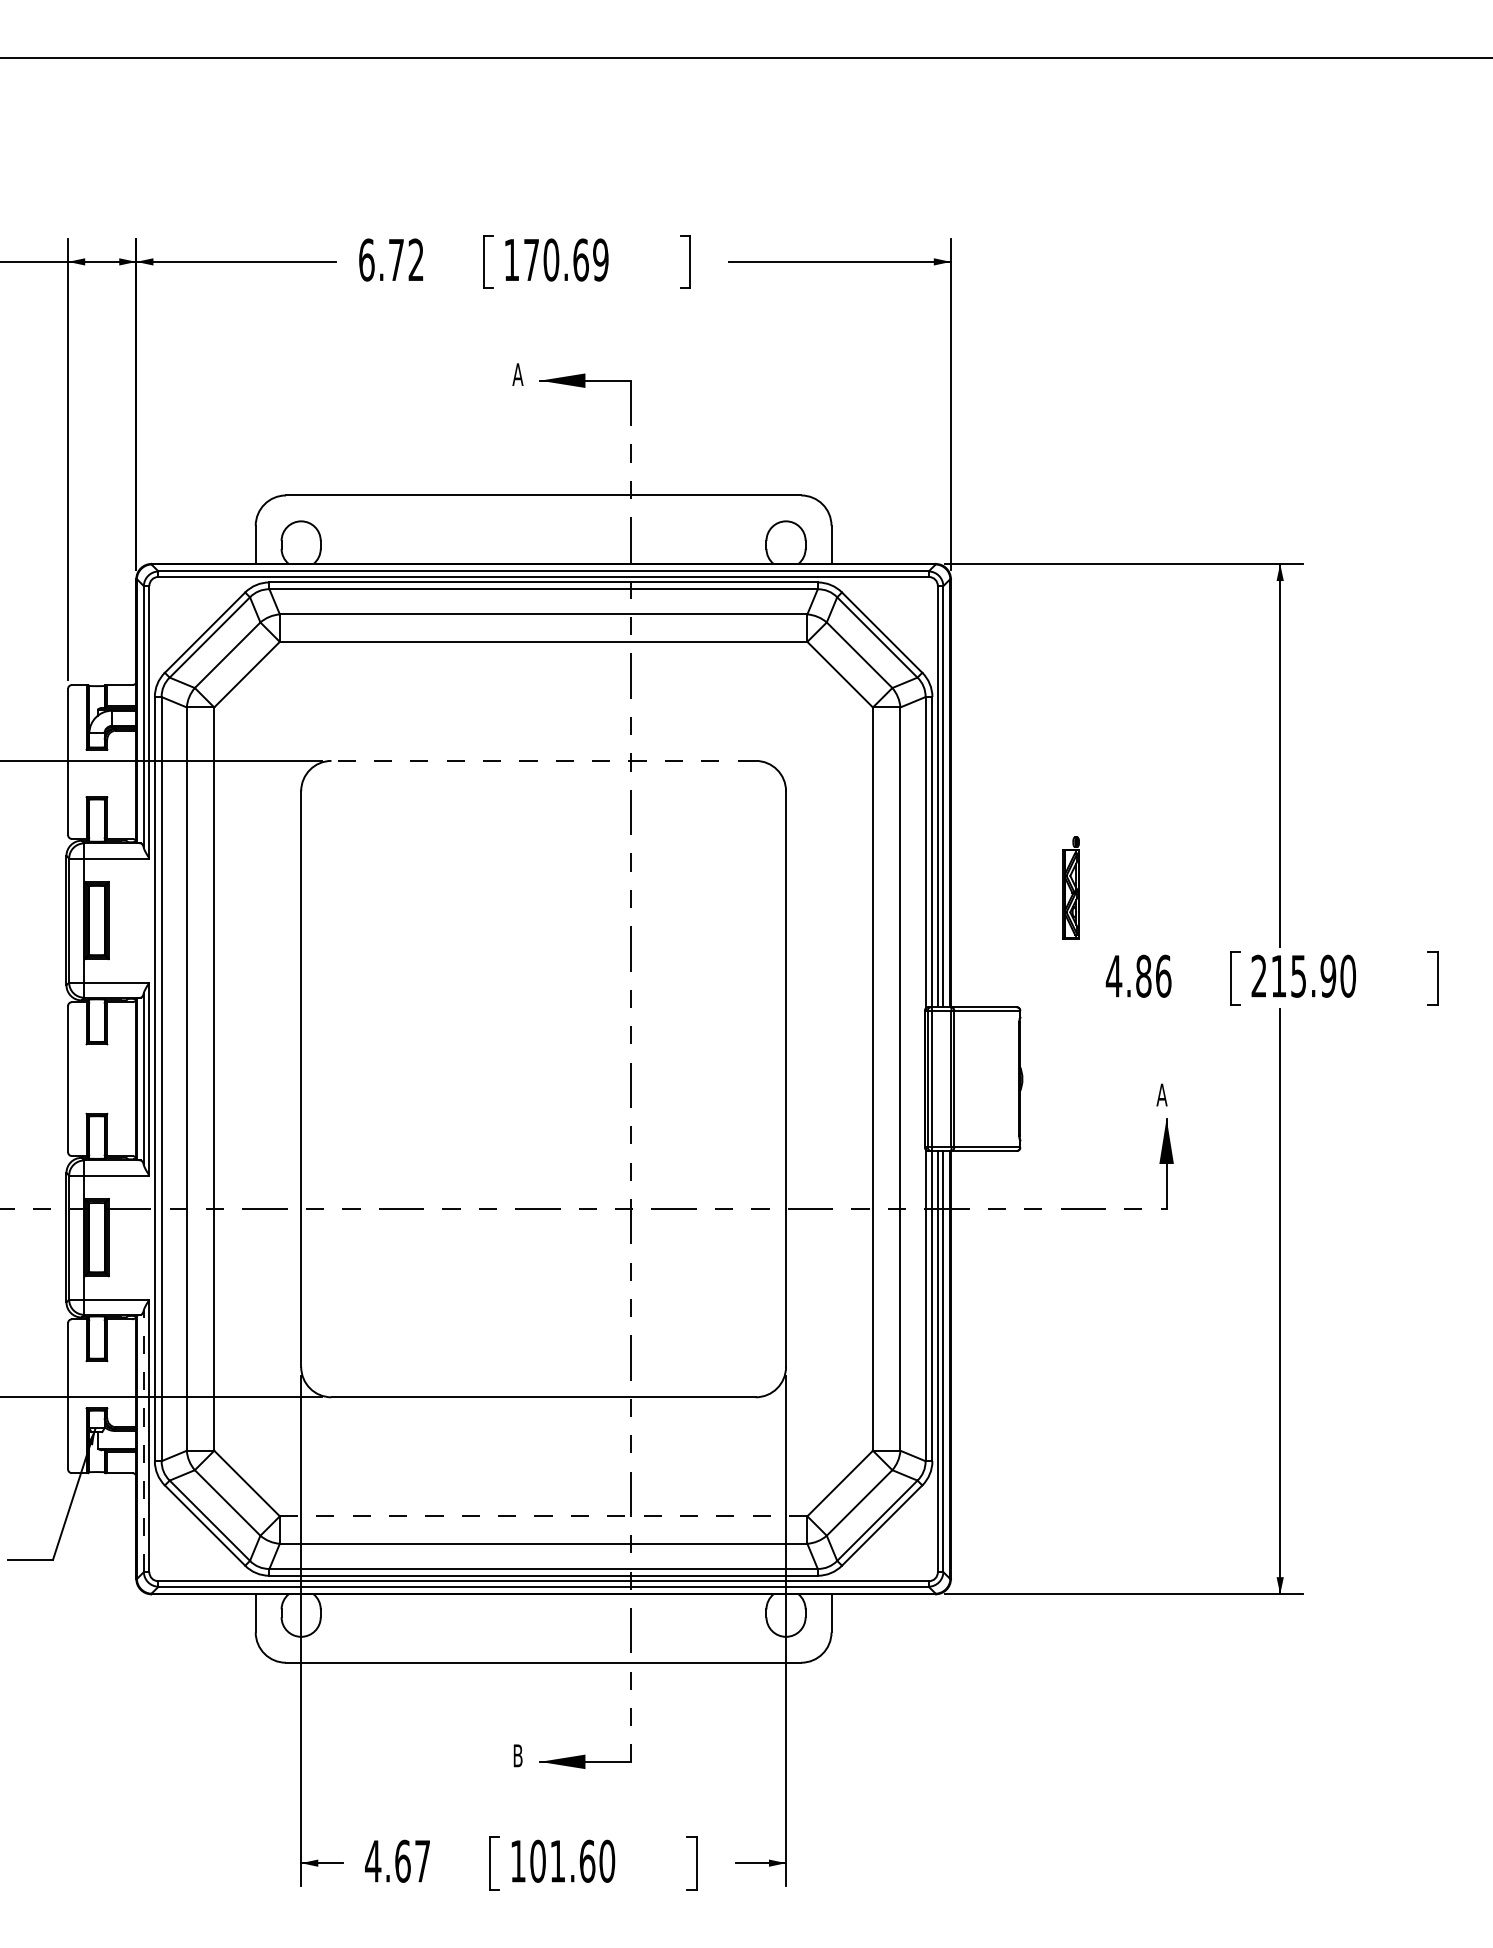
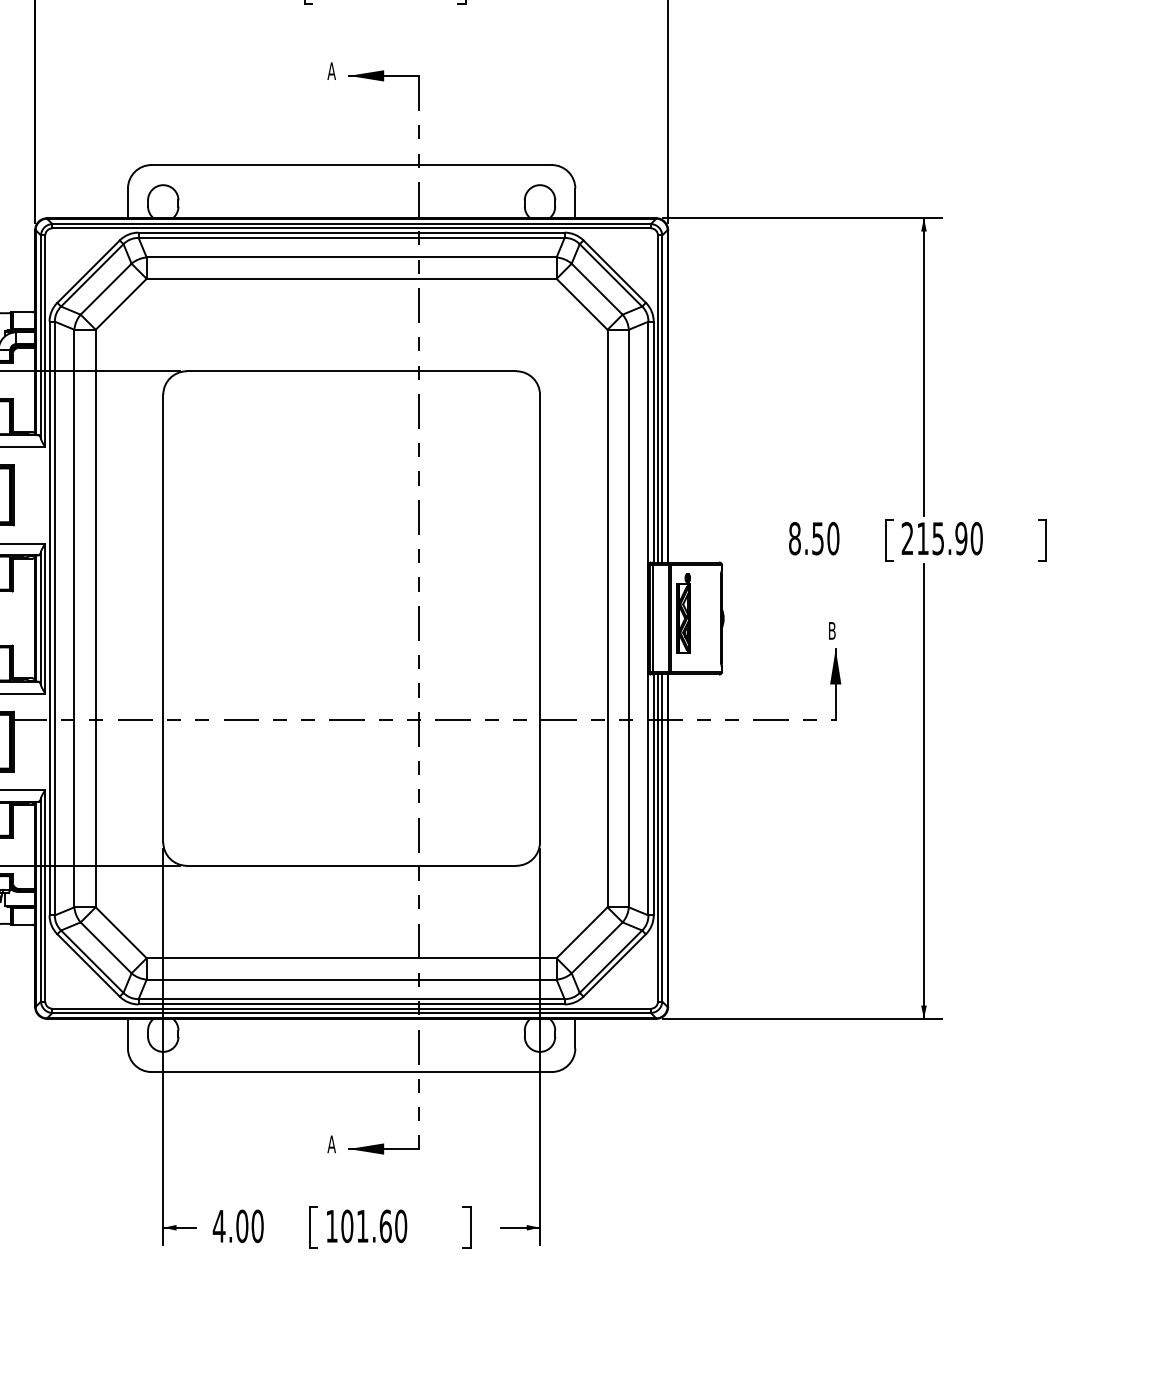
line: (543, 760) -> (351, 370), dashed -> solid
part: (1070, 887) -> (683, 613), moved
text: (1138, 975) -> (813, 538), 4.86 -> 8.50
text: (1161, 1094) -> (831, 630), A -> B
line: (143, 1441) -> (40, 900), dashed -> solid
line: (543, 1516) -> (351, 958), dashed -> solid
text: (517, 1755) -> (331, 1144), B -> A
text: (412, 1860) -> (249, 1225), 4.67 -> 4.00

